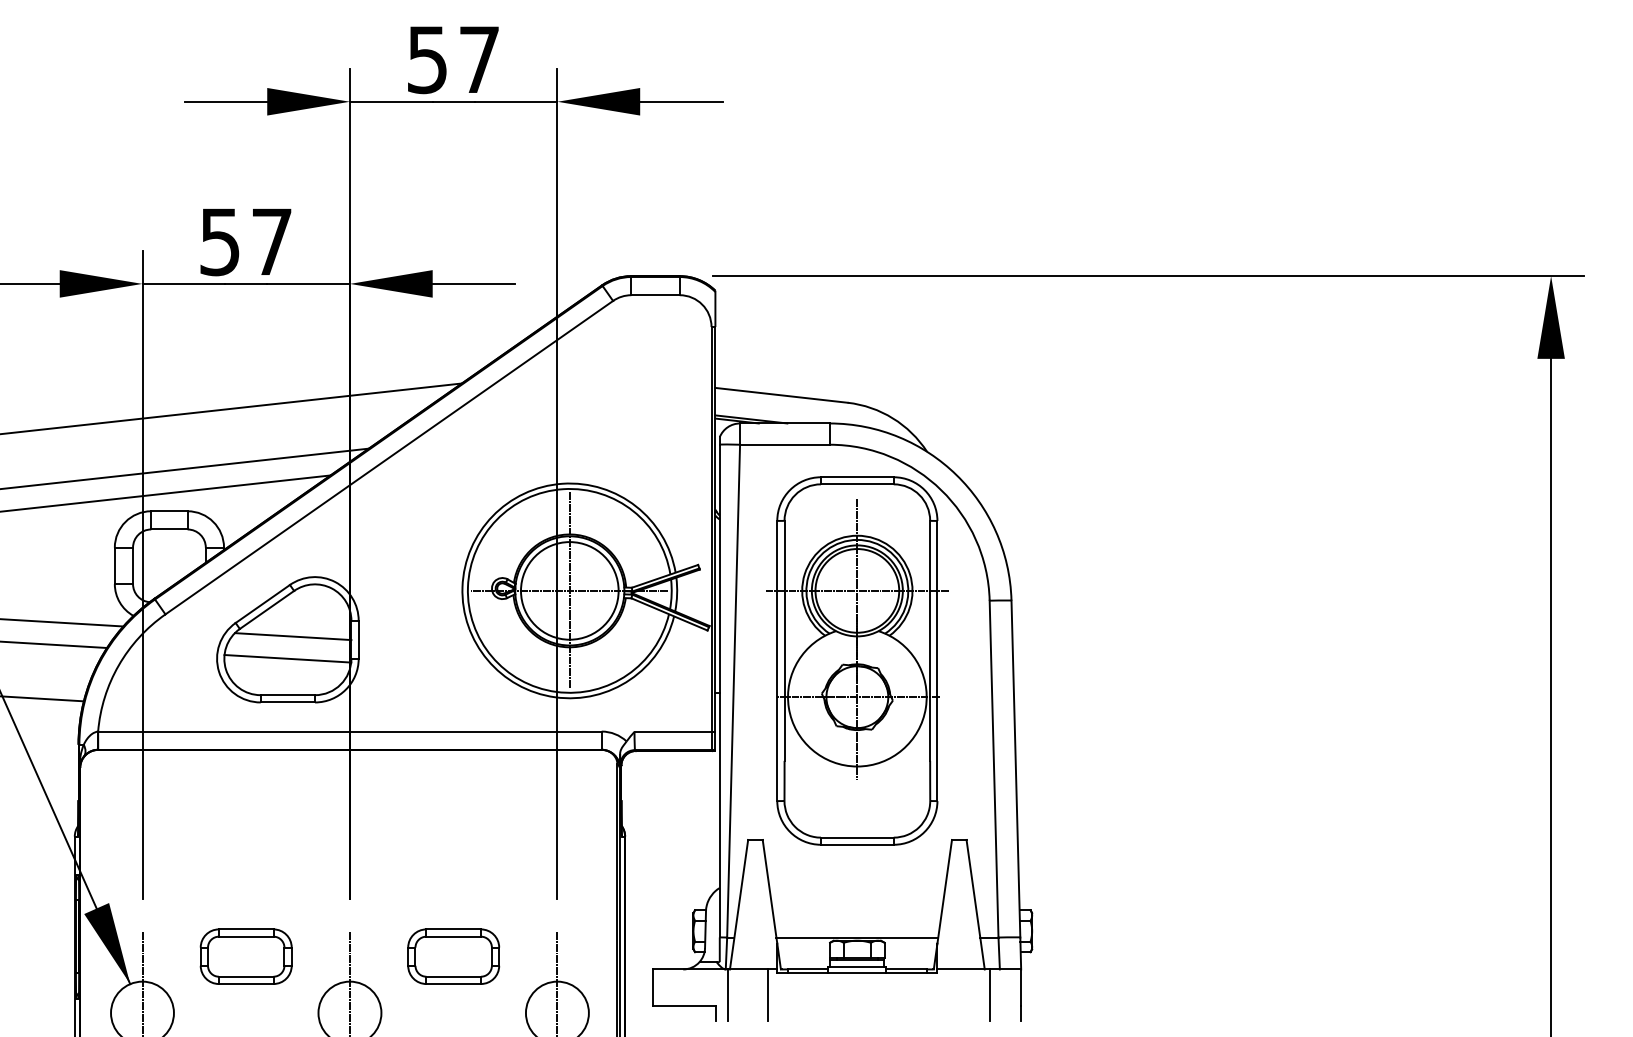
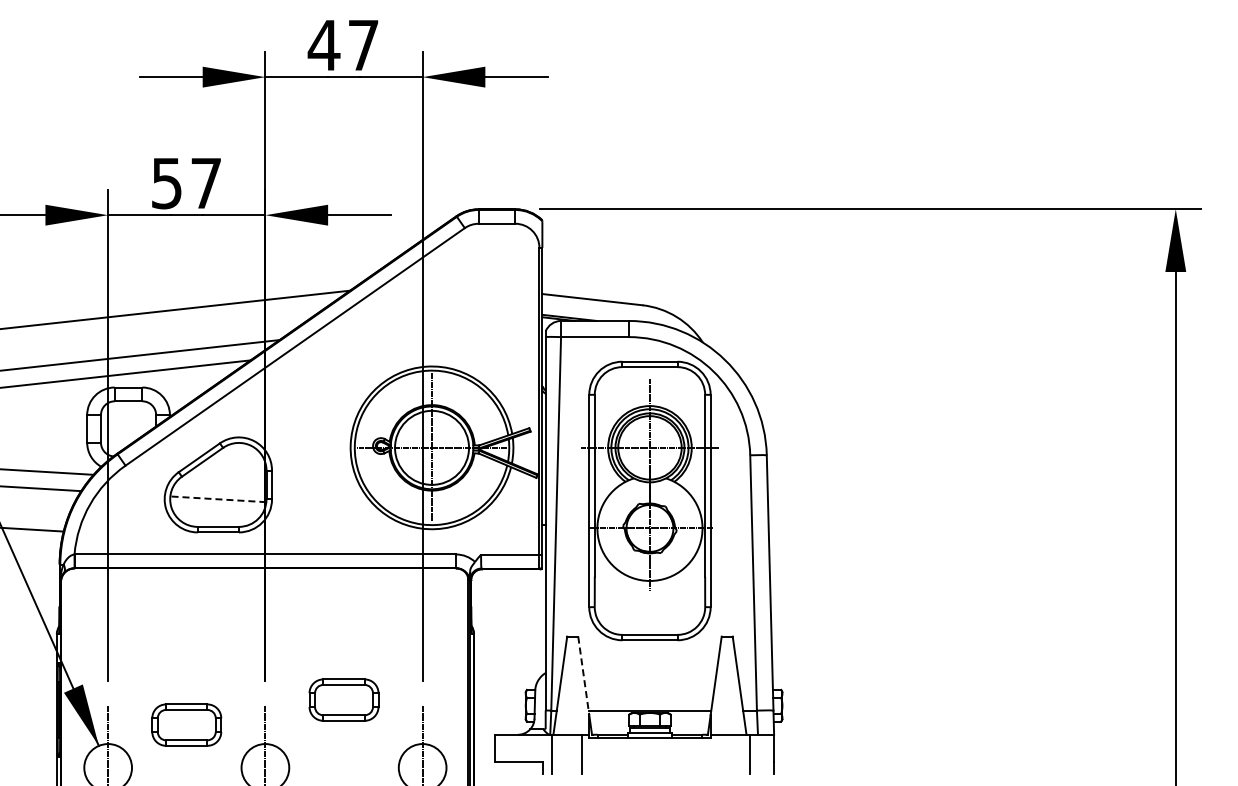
text: (426, 60) -> (323, 45), 57 -> 47
line: (293, 636) -> (222, 482), removed
line: (286, 659) -> (217, 499), solid -> dashed
line: (769, 891) -> (583, 675), solid -> dashed
part: (453, 955) -> (343, 699), moved

